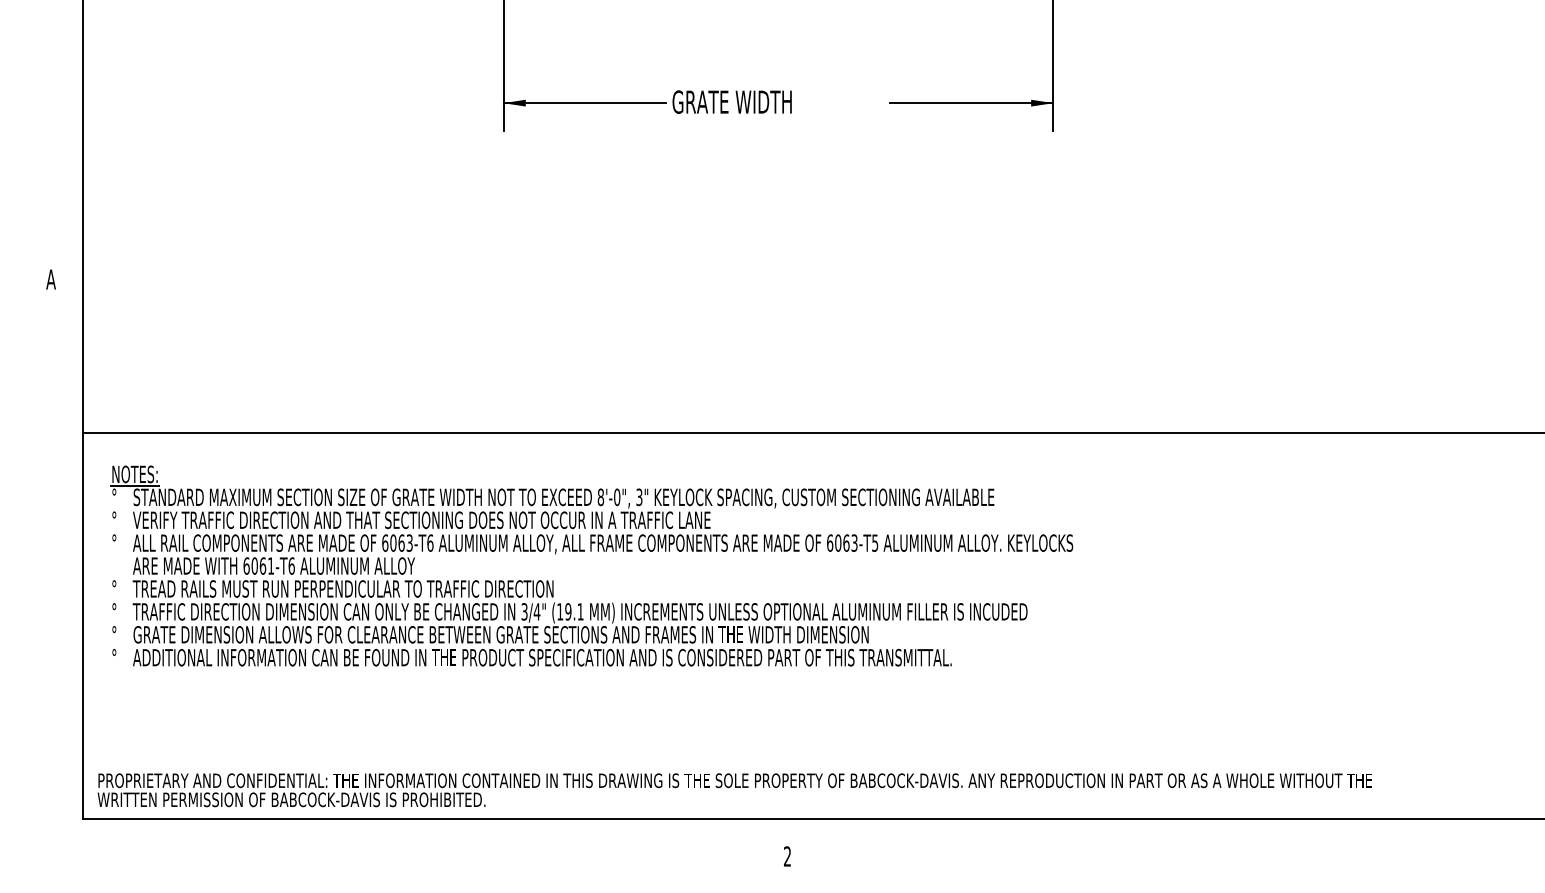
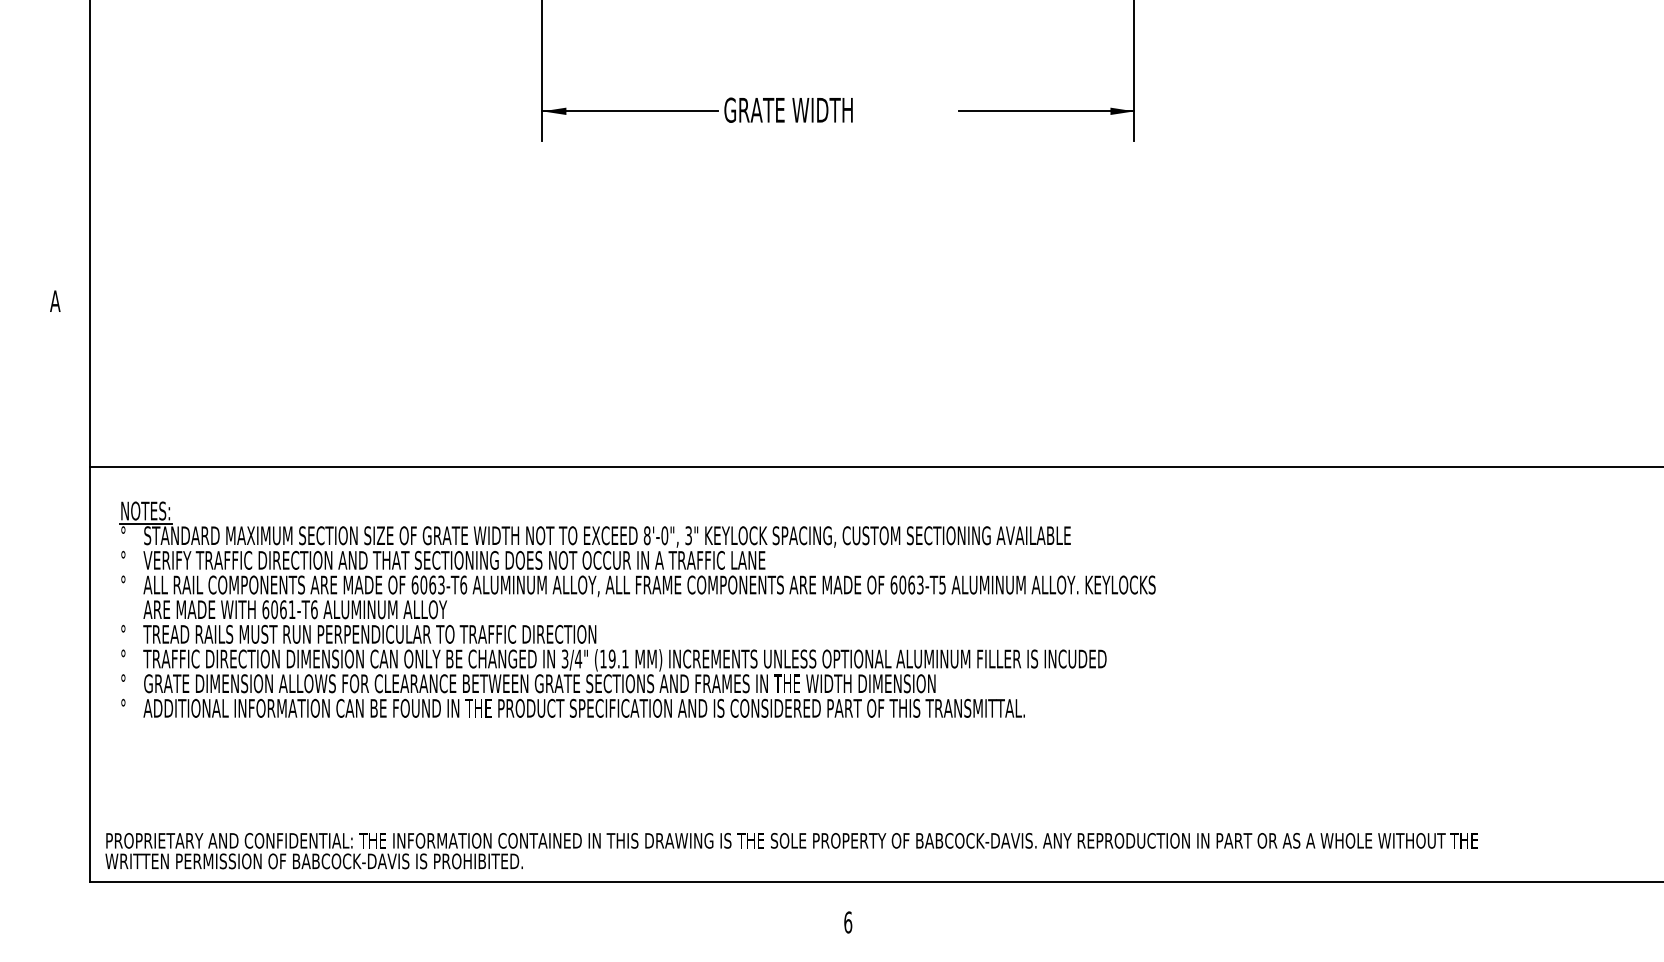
text: (787, 856) -> (848, 922), 2 -> 6

